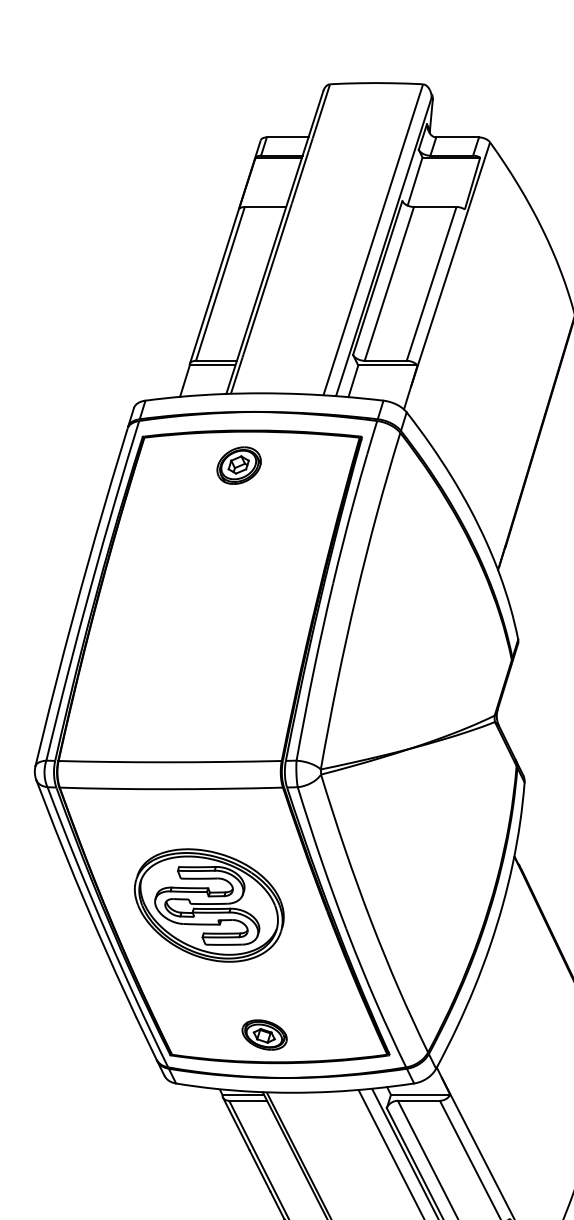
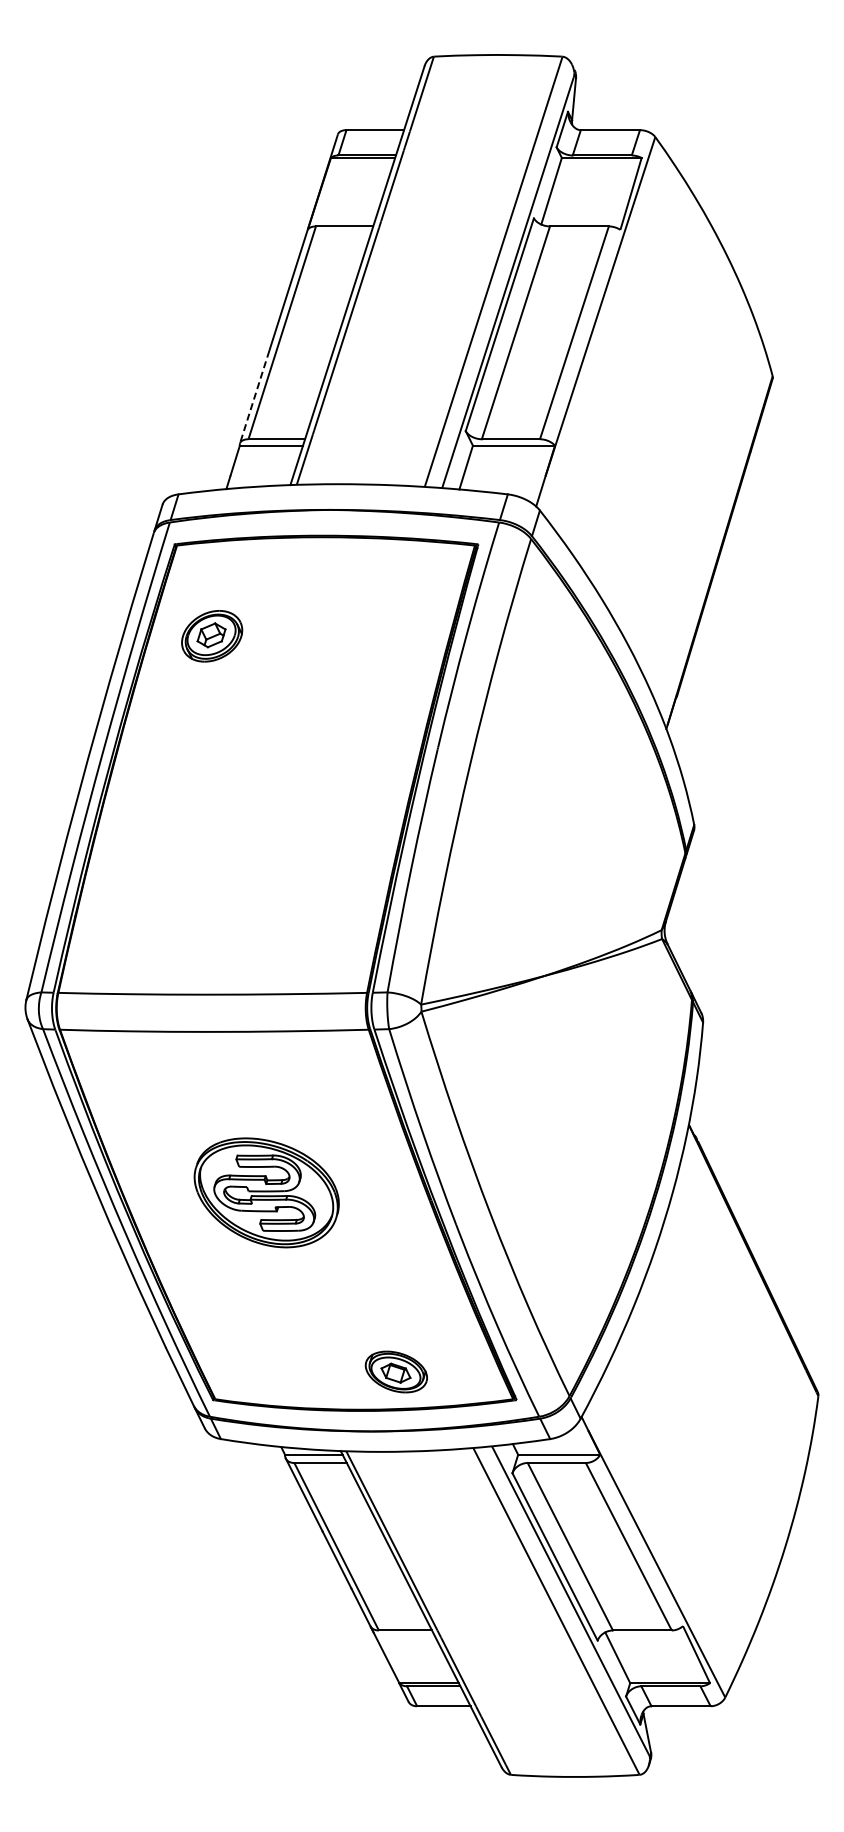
line: (200, 330) -> (254, 397), solid -> dashed
part: (239, 465) -> (212, 636), moved
part: (209, 905) -> (266, 1192), size x0.7
part: (263, 1034) -> (395, 1371), moved

